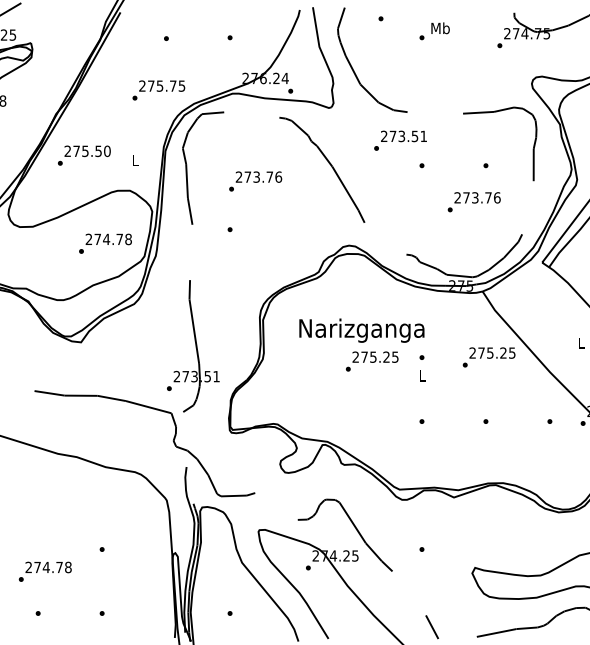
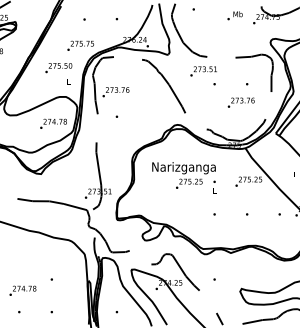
text: (433, 30) -> (234, 15), moved
text: (83, 156) -> (58, 68), moved
text: (254, 182) -> (115, 92), moved

